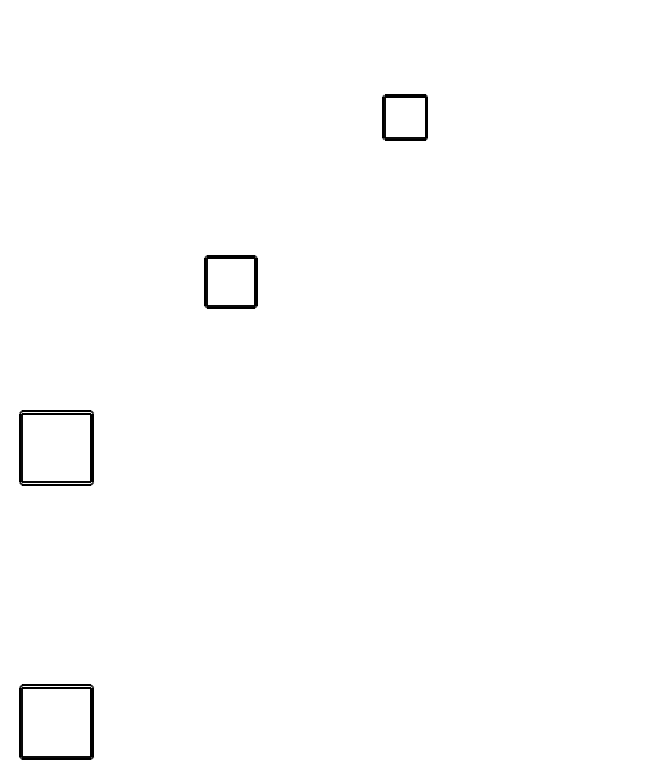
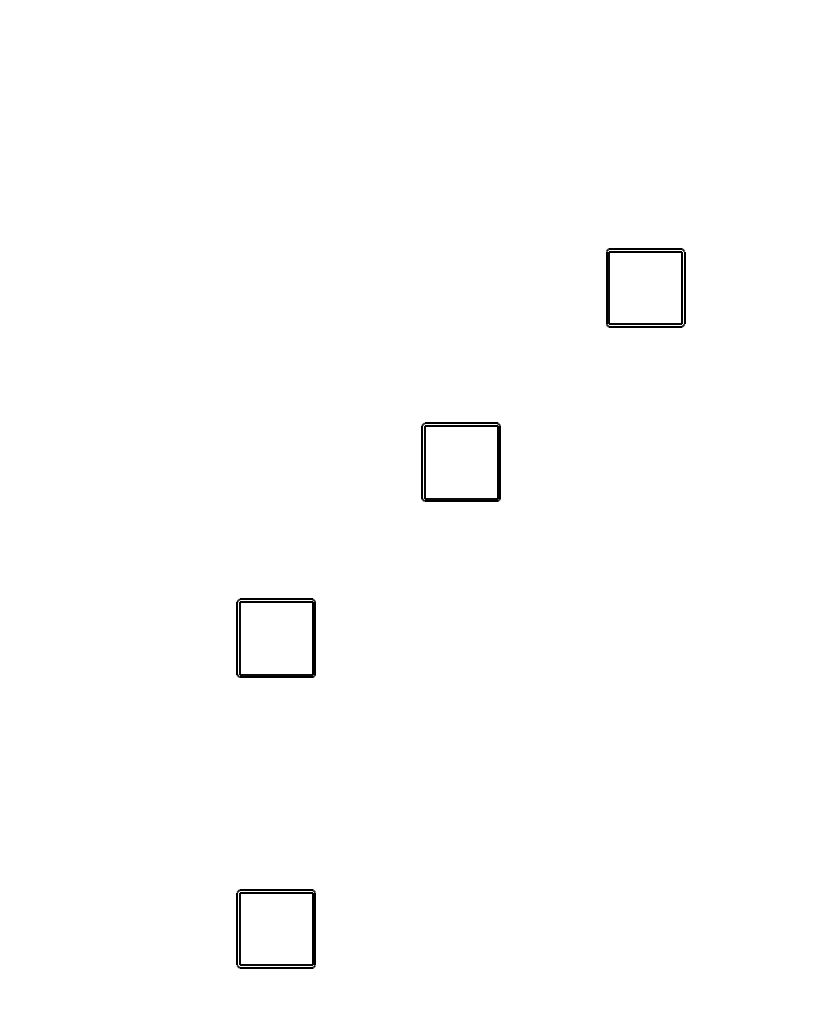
part: (404, 117) -> (645, 287), size x1.67
part: (230, 281) -> (460, 461), size x1.43

